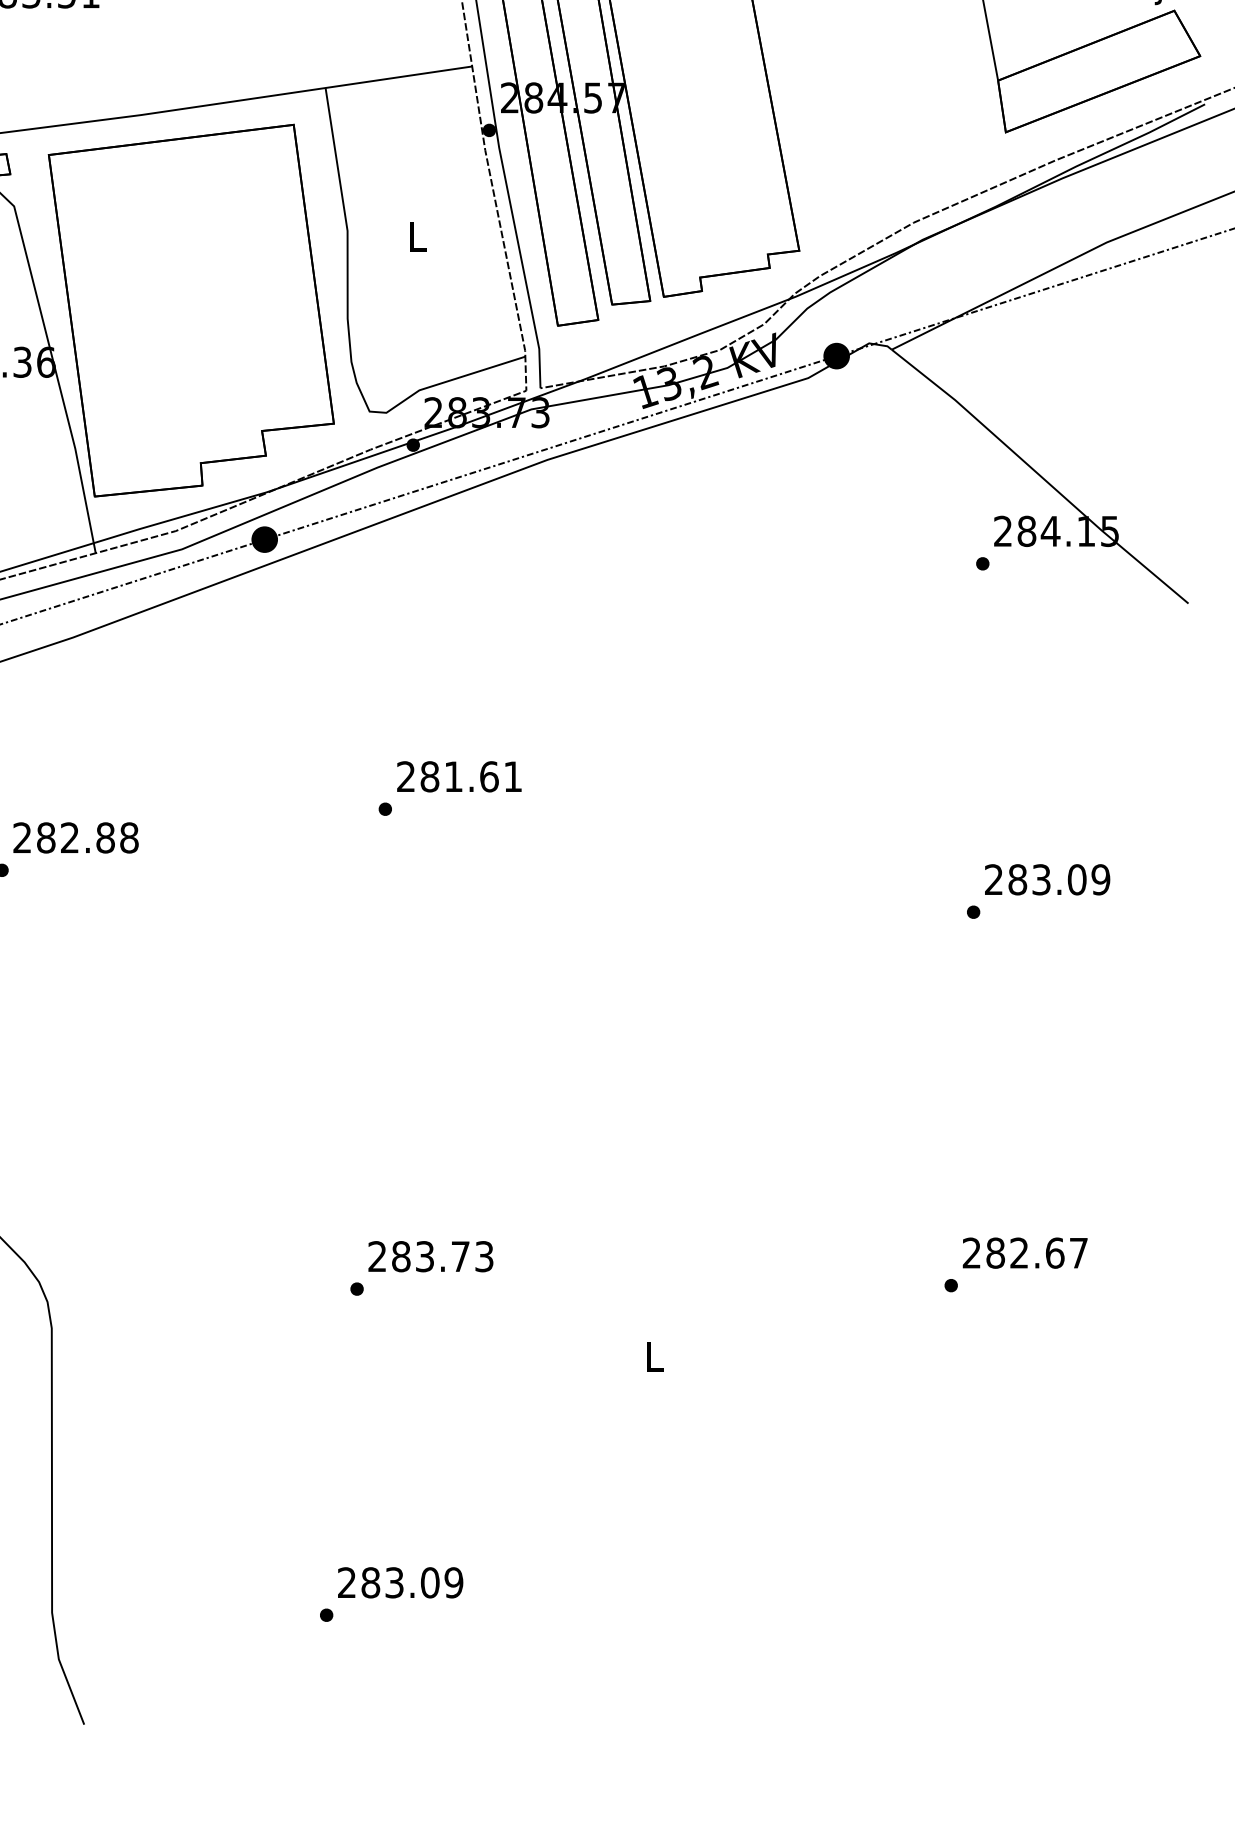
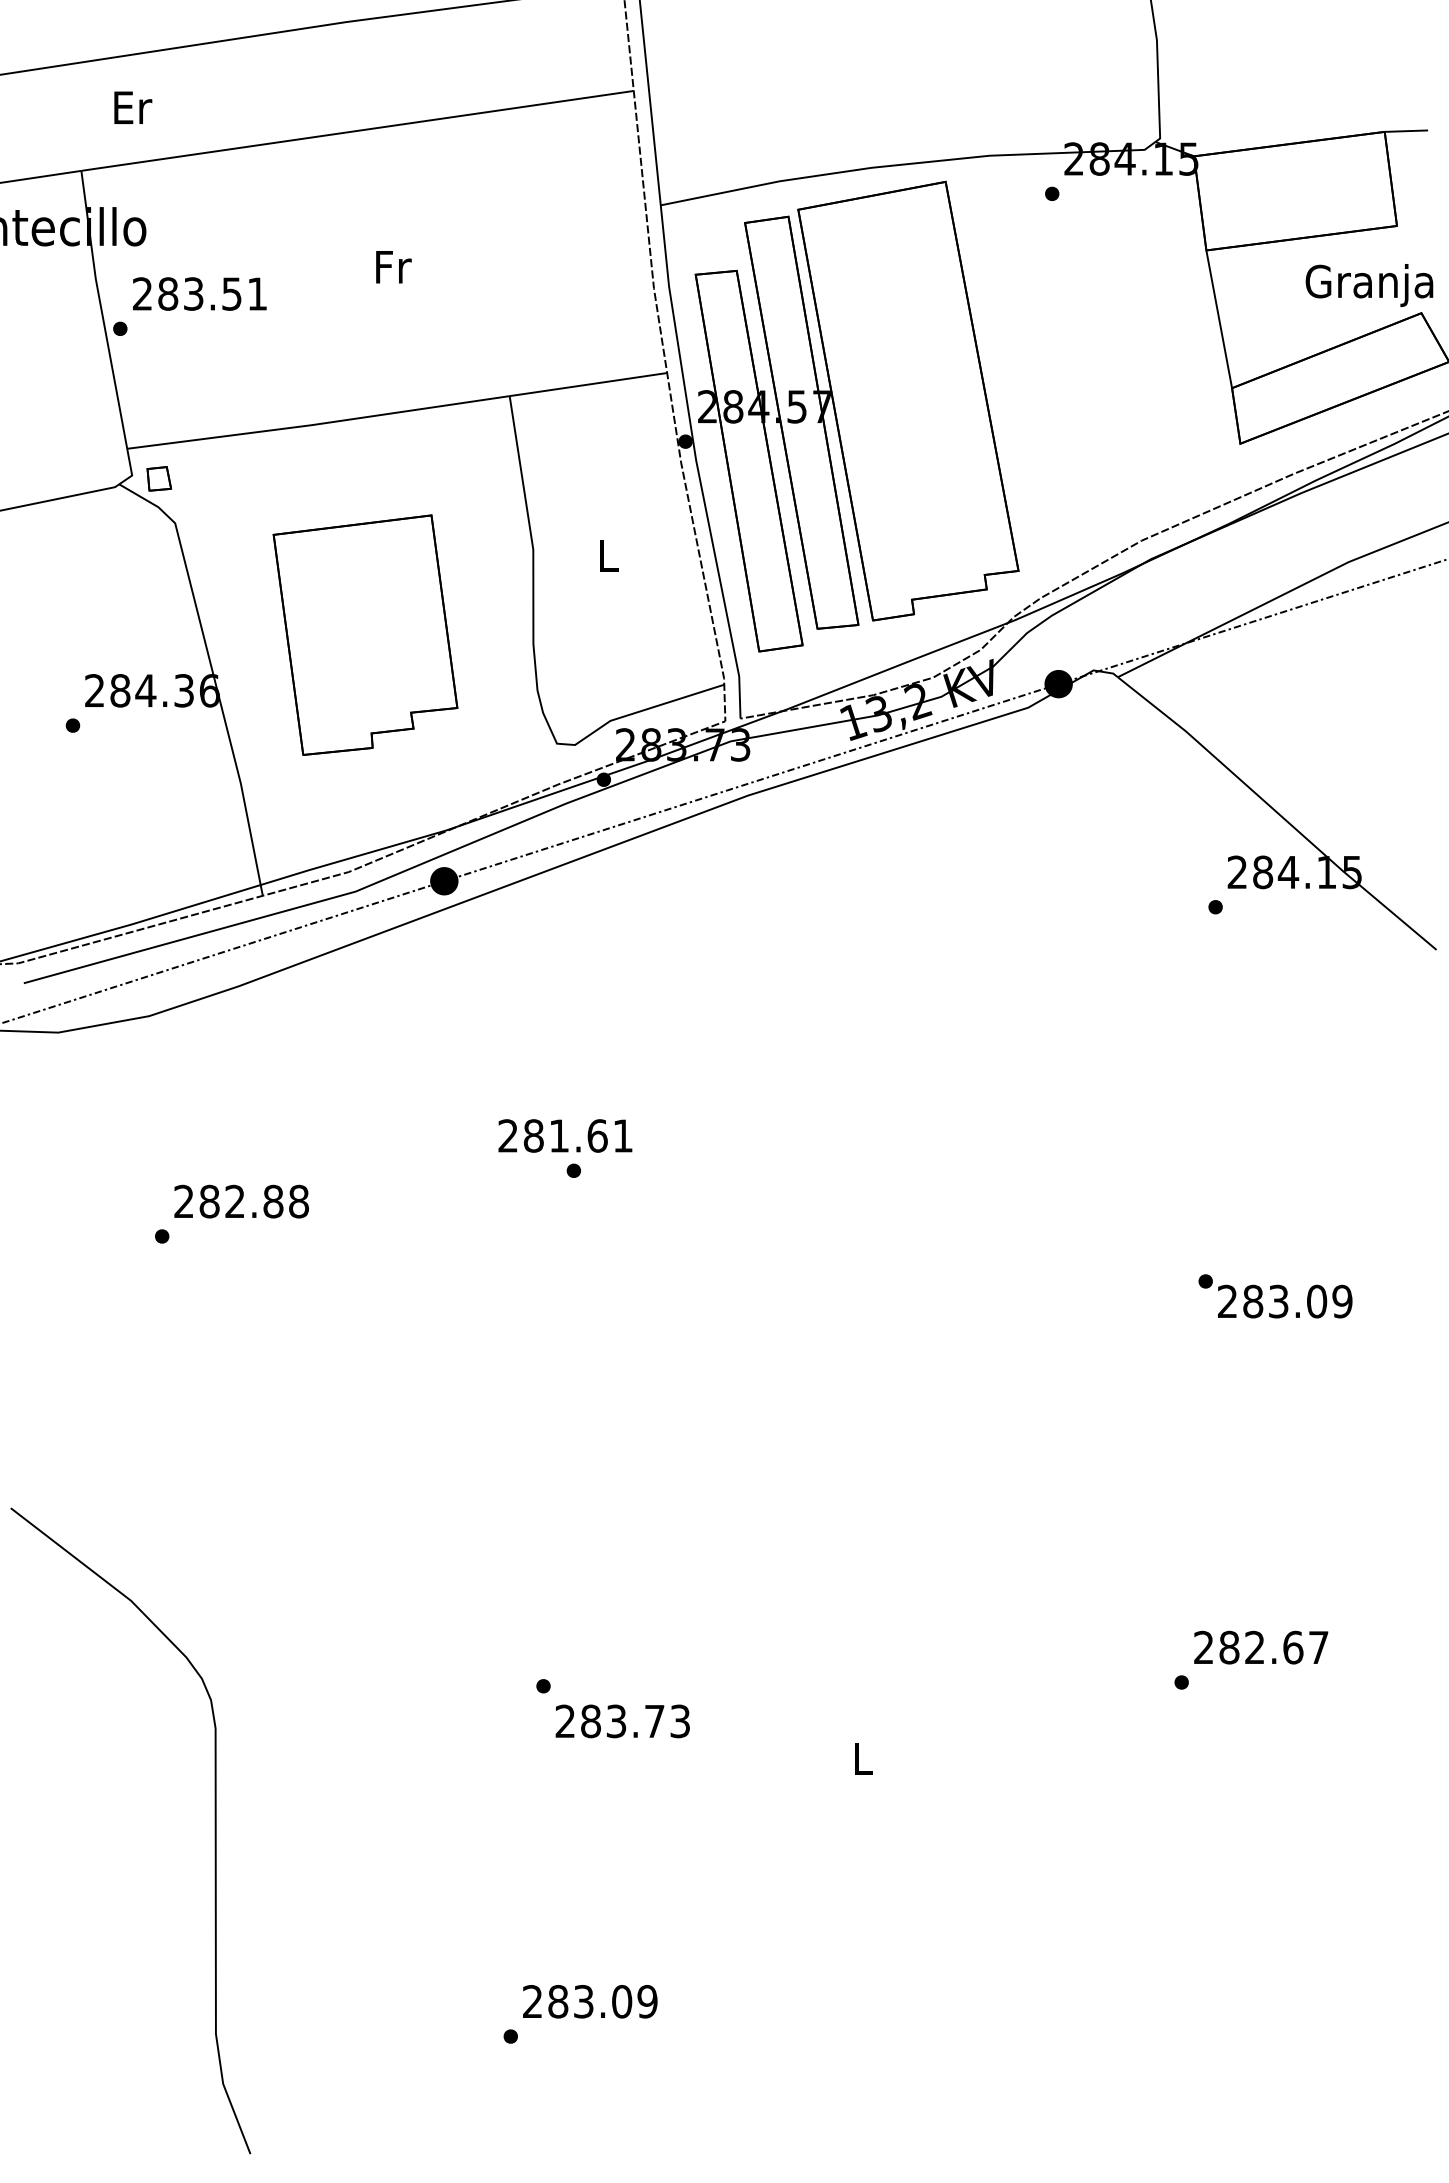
part: (191, 309) -> (365, 634), size x0.6
text: (459, 776) -> (565, 1135), moved
text: (1047, 879) -> (1285, 1301), moved
text: (430, 1256) -> (622, 1721), moved

